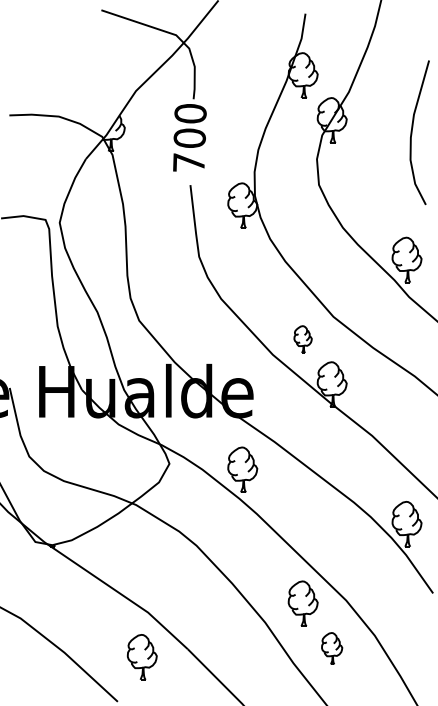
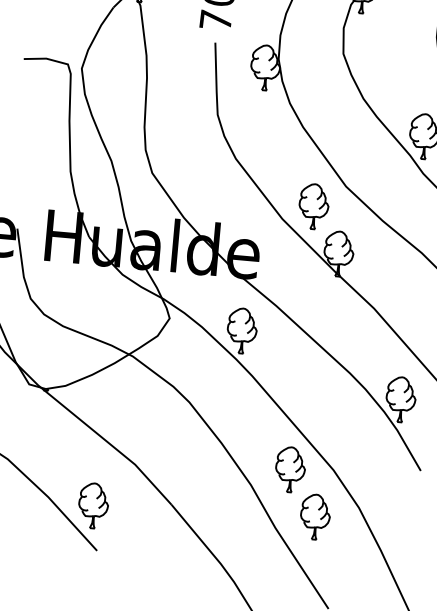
part: (302, 339) -> (313, 206), size x1.67
part: (331, 648) -> (314, 516), size x1.43
part: (141, 657) -> (92, 505), moved

